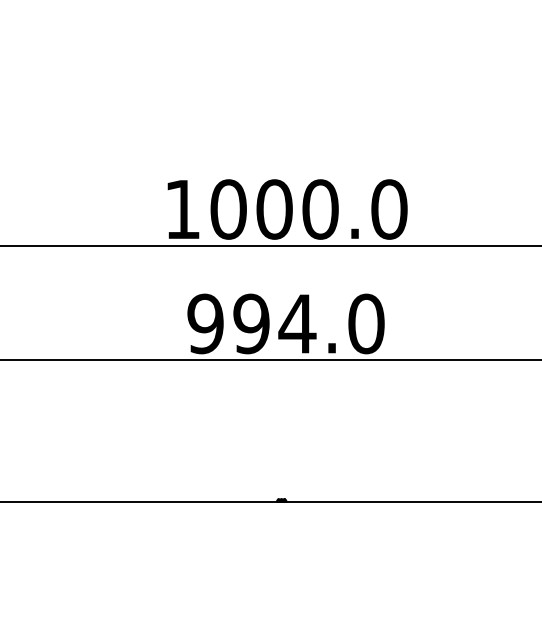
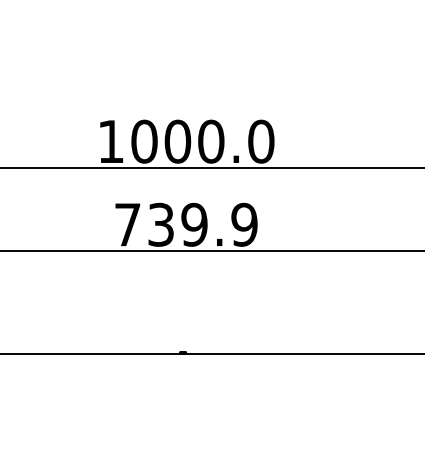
text: (285, 323) -> (185, 224), 994.0 -> 739.9

